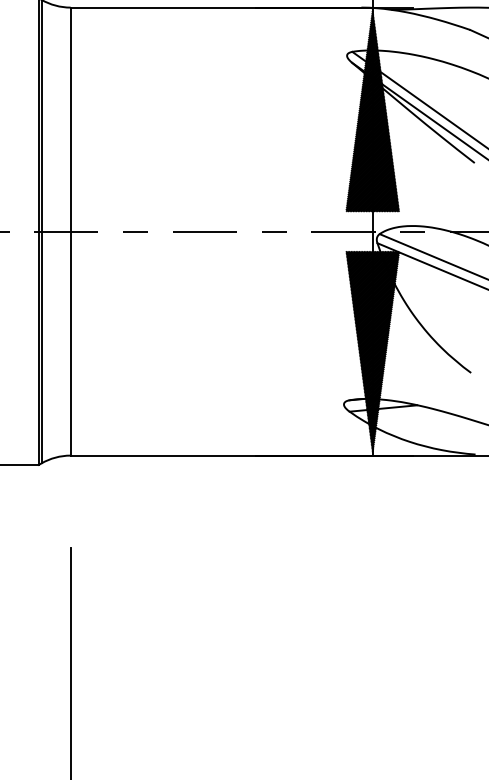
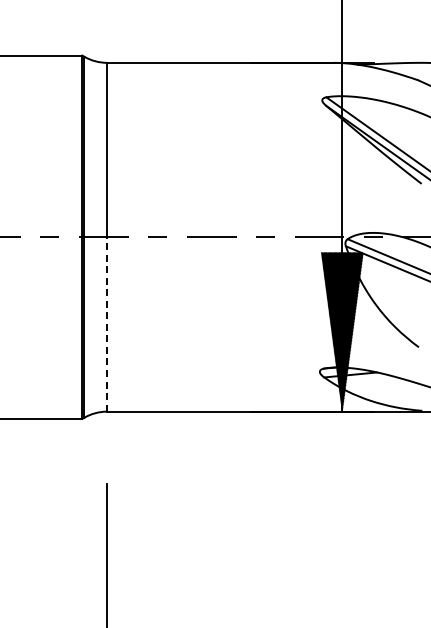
hatch: (373, 109) -> (342, 142), removed
line: (71, 342) -> (107, 323), solid -> dashed

